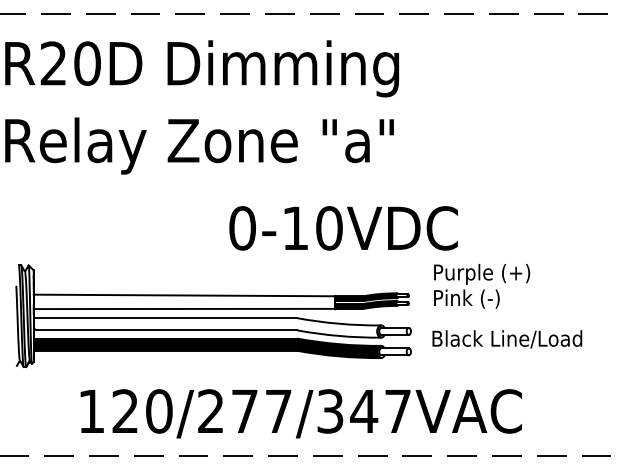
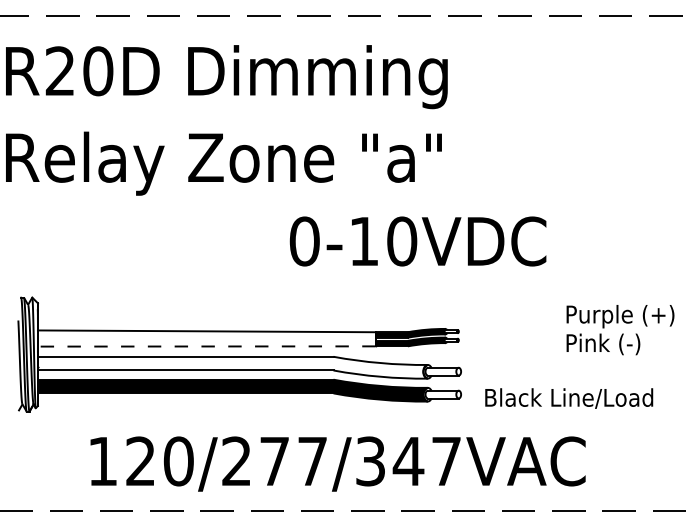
text: (343, 228) -> (417, 241), moved
text: (482, 286) -> (620, 330), moved
line: (184, 308) -> (207, 345), solid -> dashed
text: (507, 339) -> (569, 398), moved

